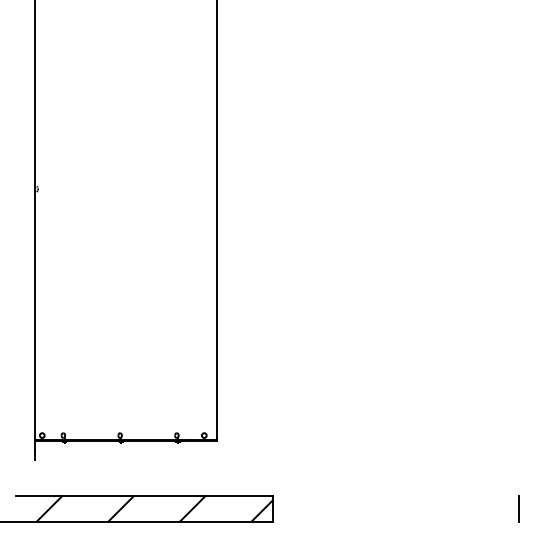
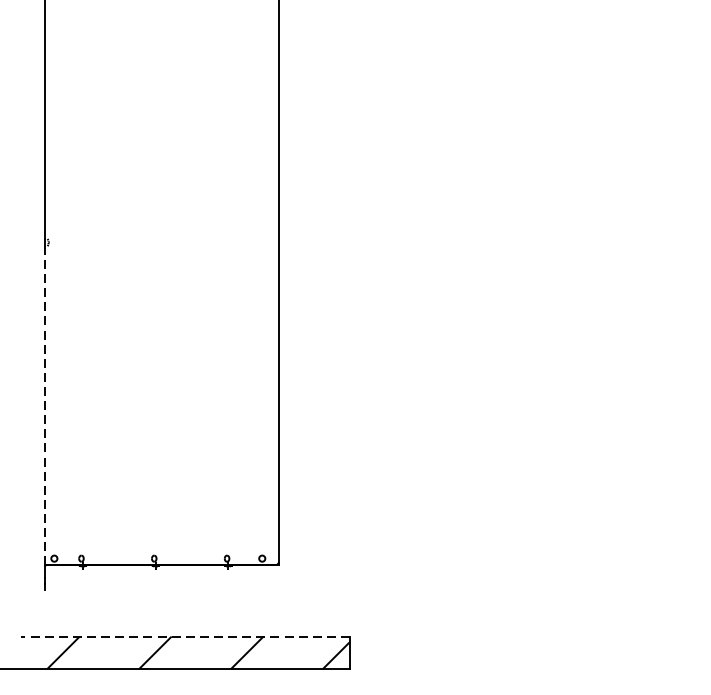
line: (35, 316) -> (45, 405), solid -> dashed
line: (143, 496) -> (184, 636), solid -> dashed
line: (518, 508) -> (665, 652), removed

